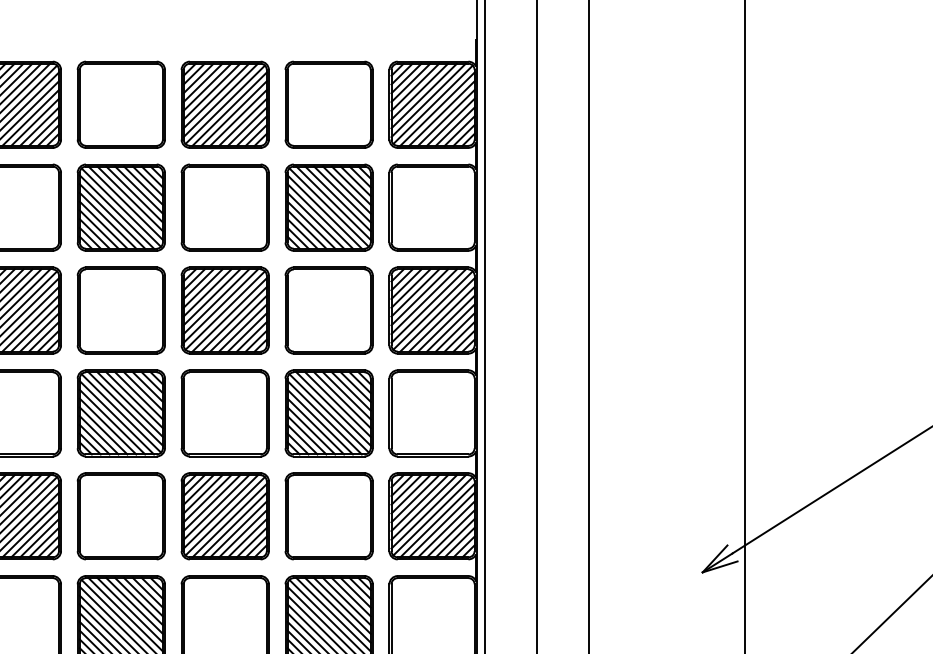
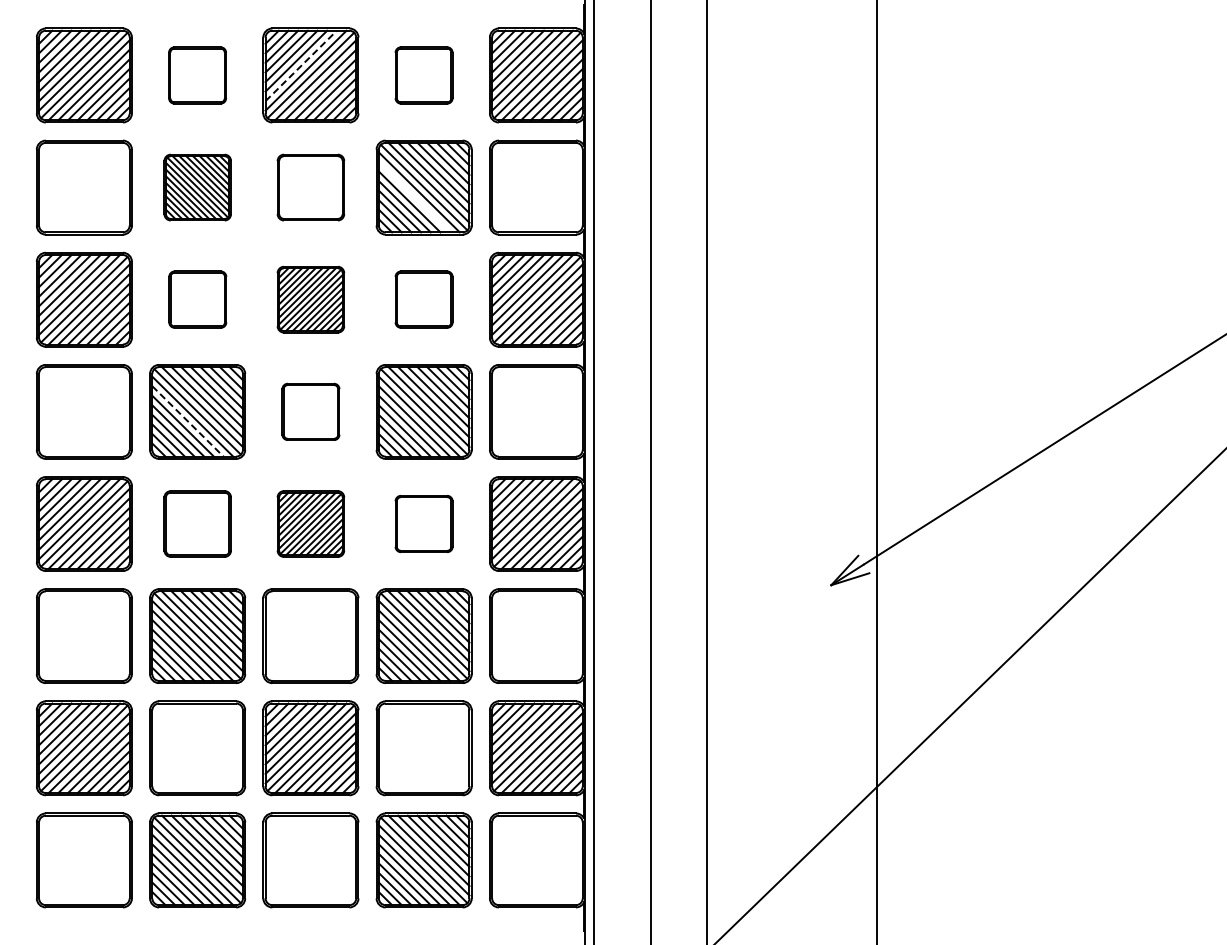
line: (216, 95) -> (301, 65), solid -> dashed
part: (121, 104) -> (197, 75), size x0.6
part: (328, 104) -> (423, 75), size x0.6
part: (121, 207) -> (197, 187), size x0.7
part: (224, 207) -> (310, 187), size x0.7
line: (320, 215) -> (414, 196), removed
part: (121, 310) -> (197, 299), size x0.6
part: (224, 310) -> (310, 299), size x0.7
part: (328, 310) -> (423, 299), size x0.6
part: (224, 413) -> (310, 411), size x0.6
line: (112, 422) -> (188, 421), solid -> dashed
part: (121, 515) -> (197, 523), size x0.7
part: (224, 515) -> (310, 523), size x0.7
part: (328, 515) -> (423, 523), size x0.6

